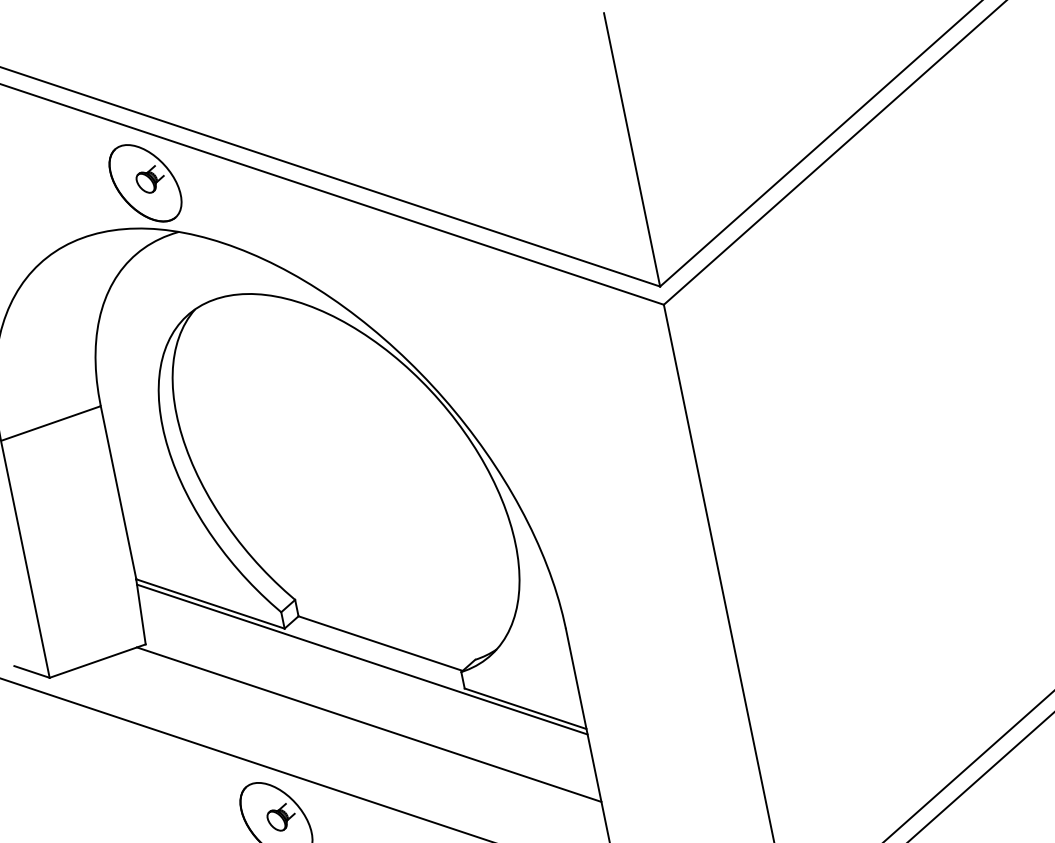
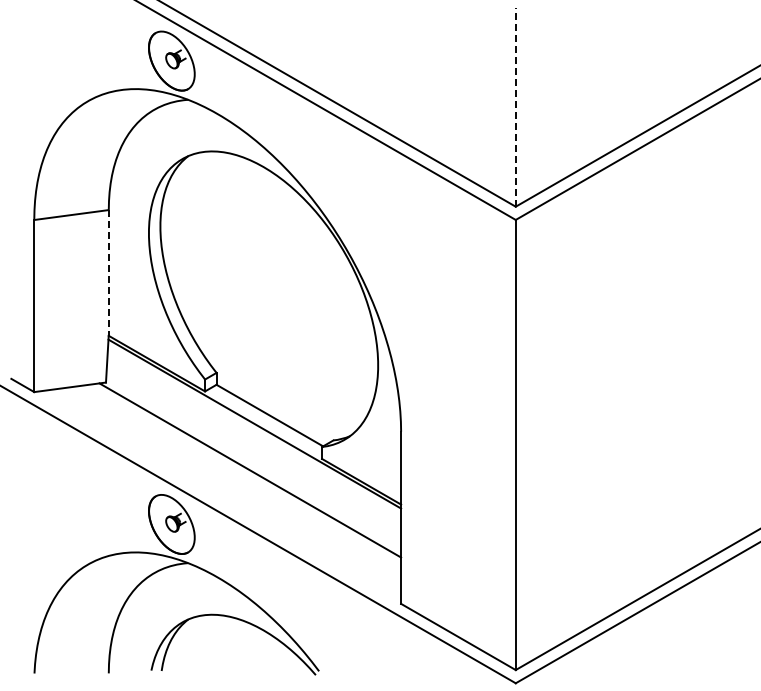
line: (631, 148) -> (515, 106), solid -> dashed
line: (118, 492) -> (108, 272), solid -> dashed

